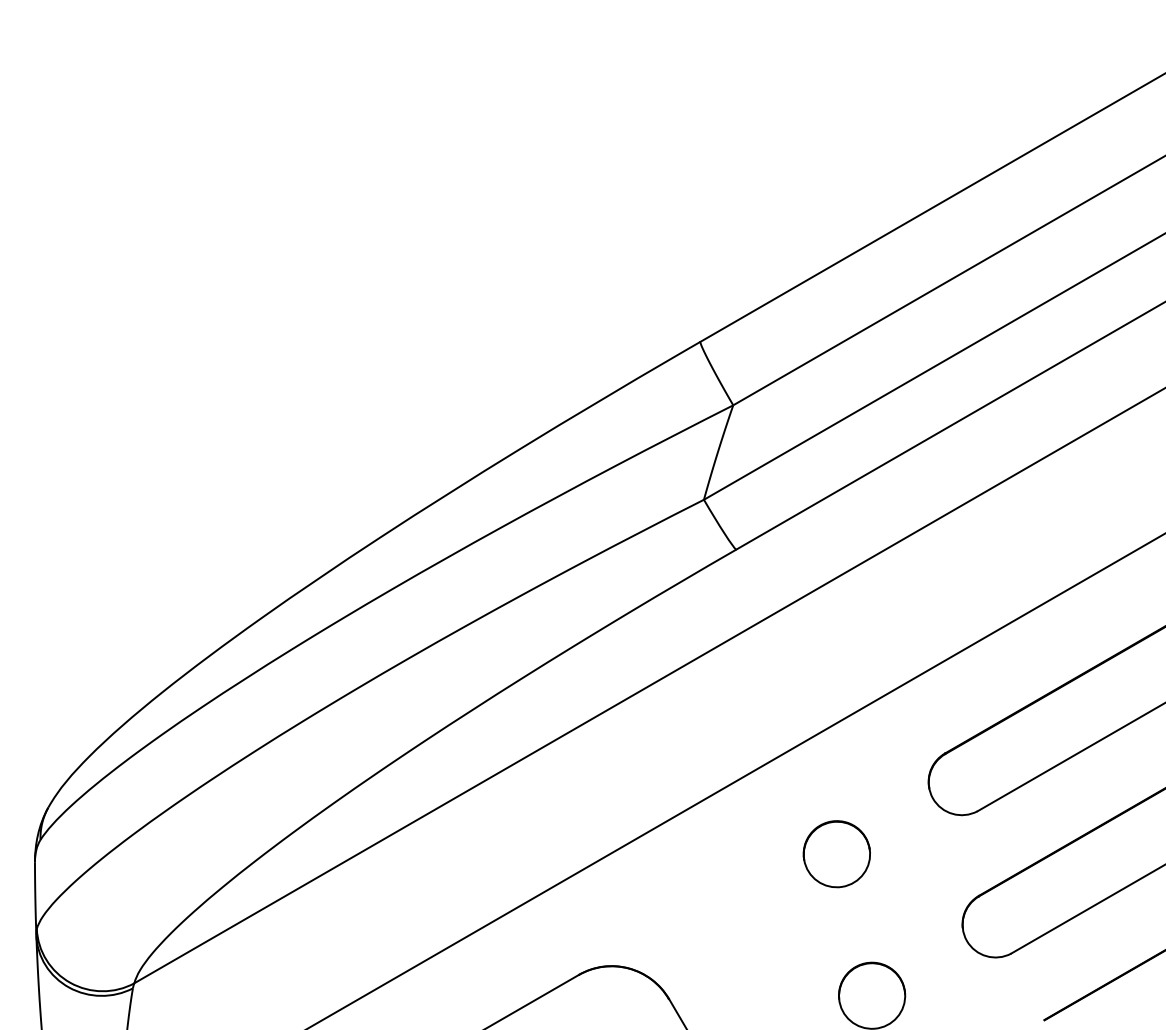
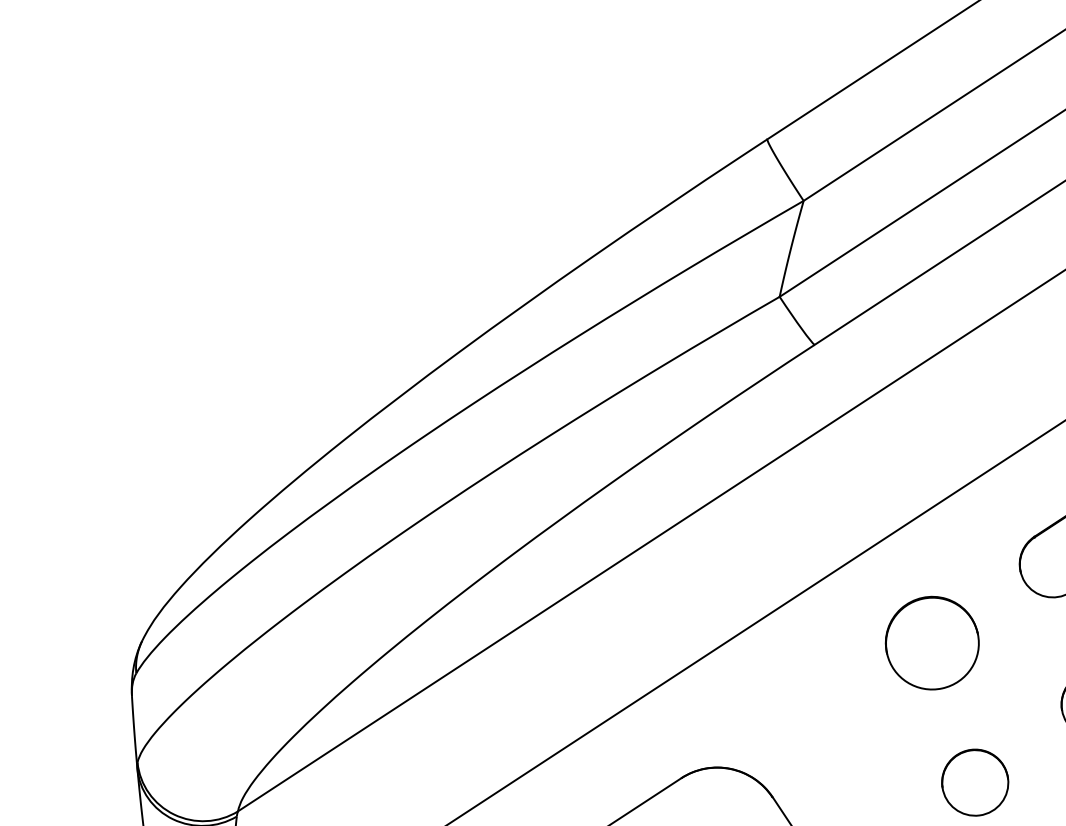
part: (836, 854) -> (931, 643), size x1.4

